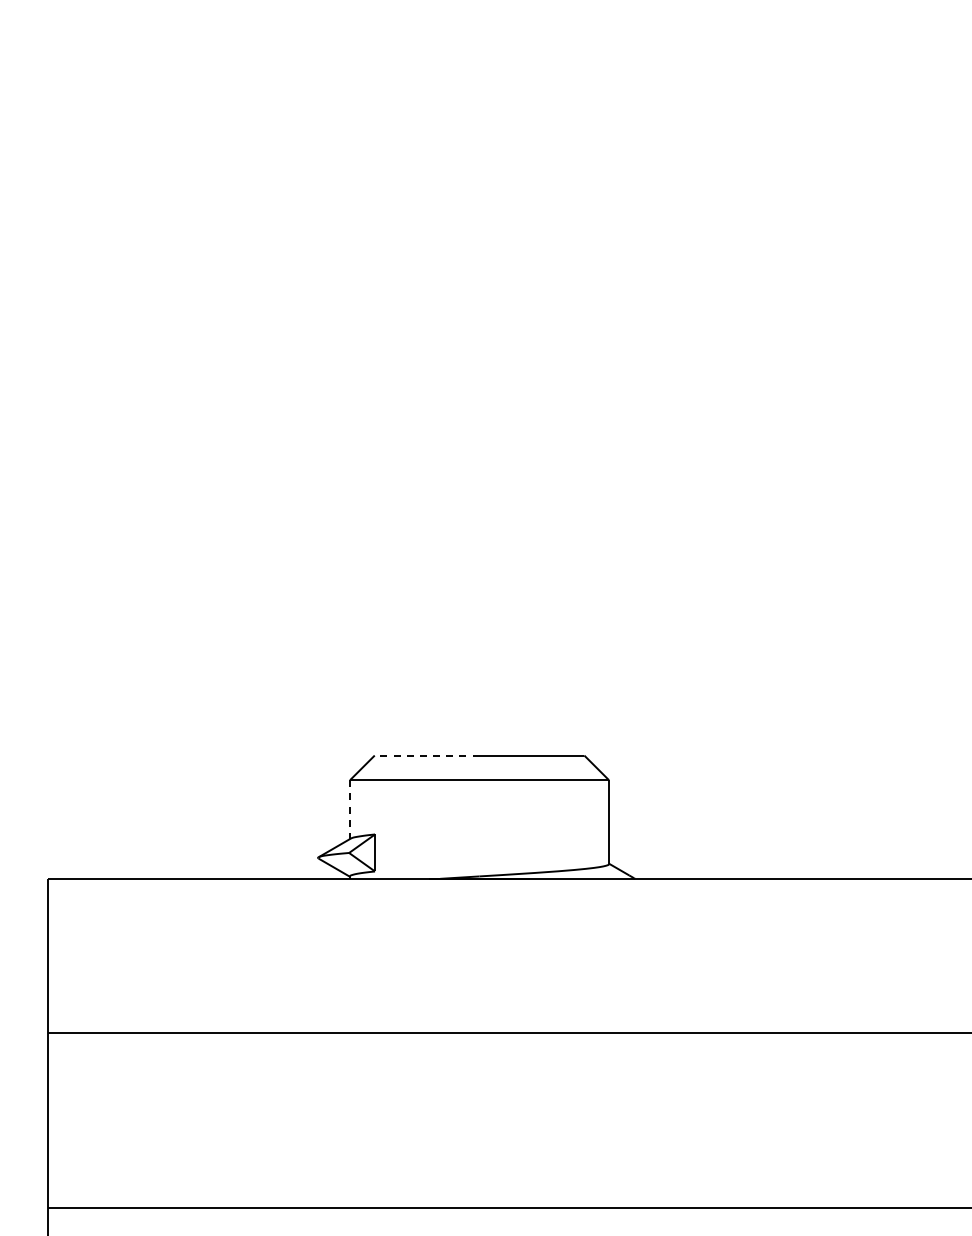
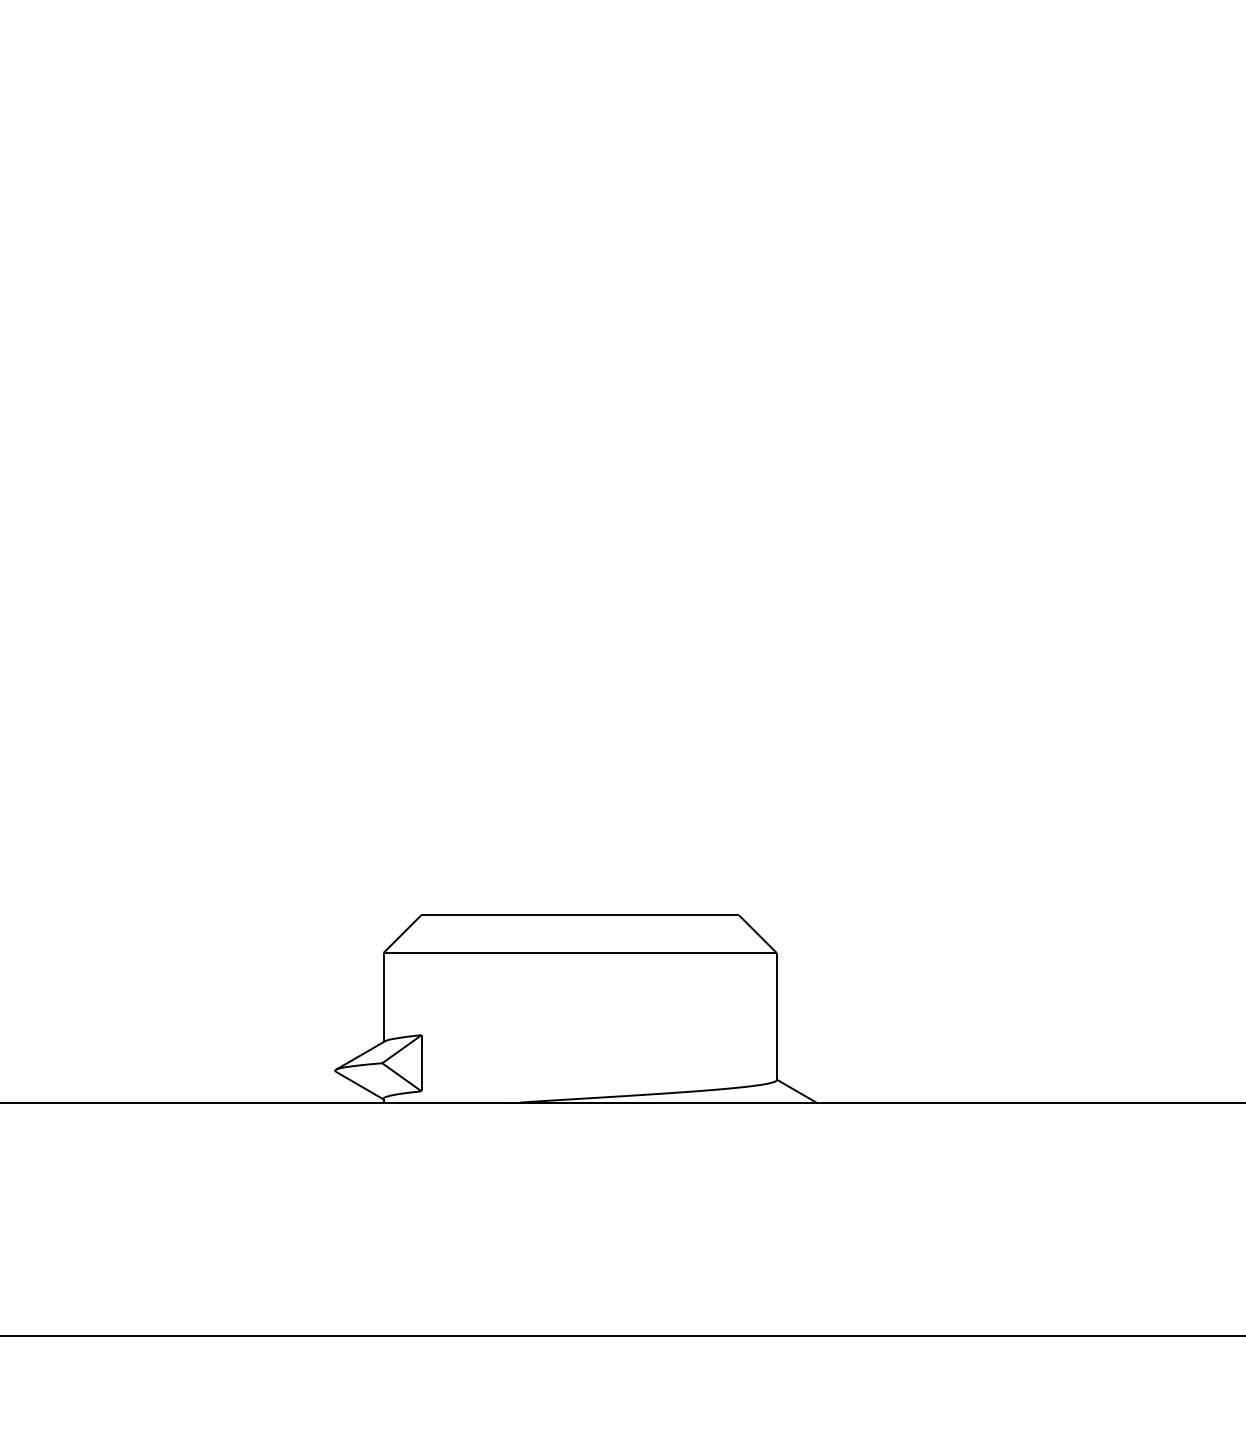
line: (426, 755) -> (499, 915), dashed -> solid
line: (350, 809) -> (384, 997), dashed -> solid

